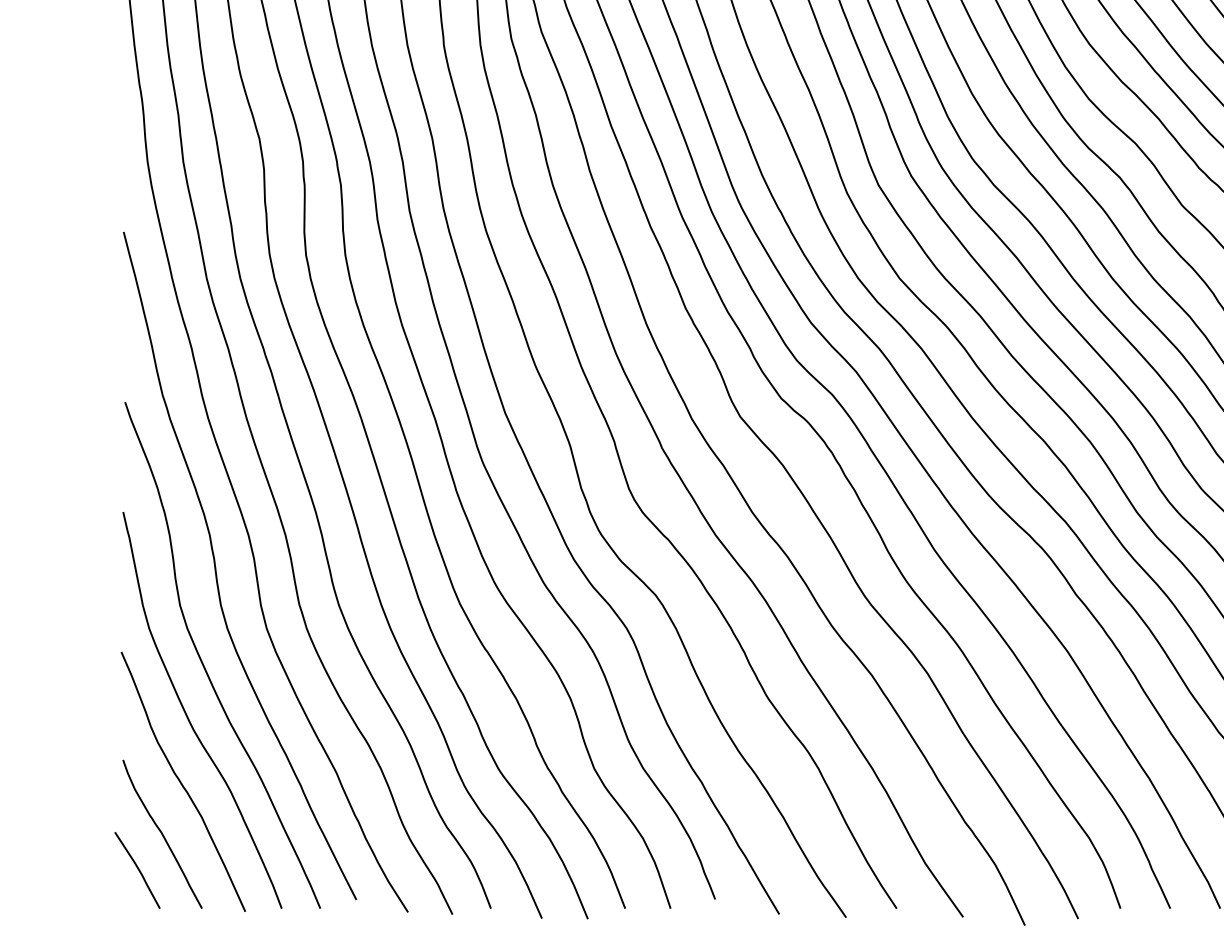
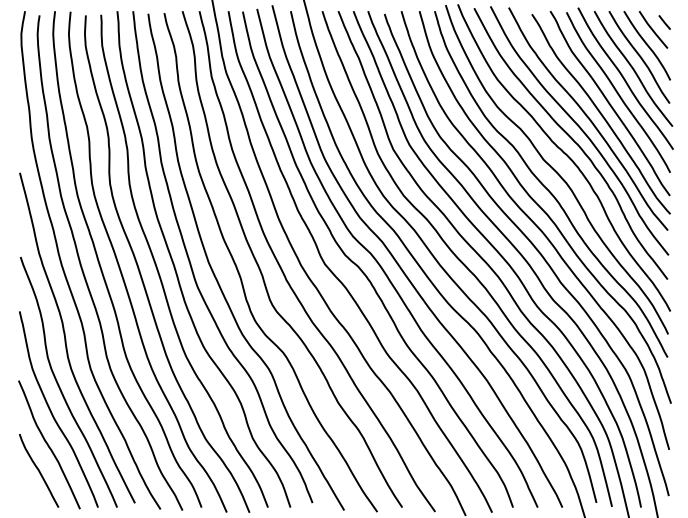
line: (137, 869) -> (26, 488), removed

